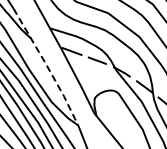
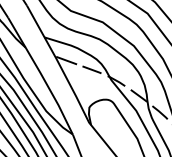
line: (47, 67) -> (42, 76), dashed -> solid

